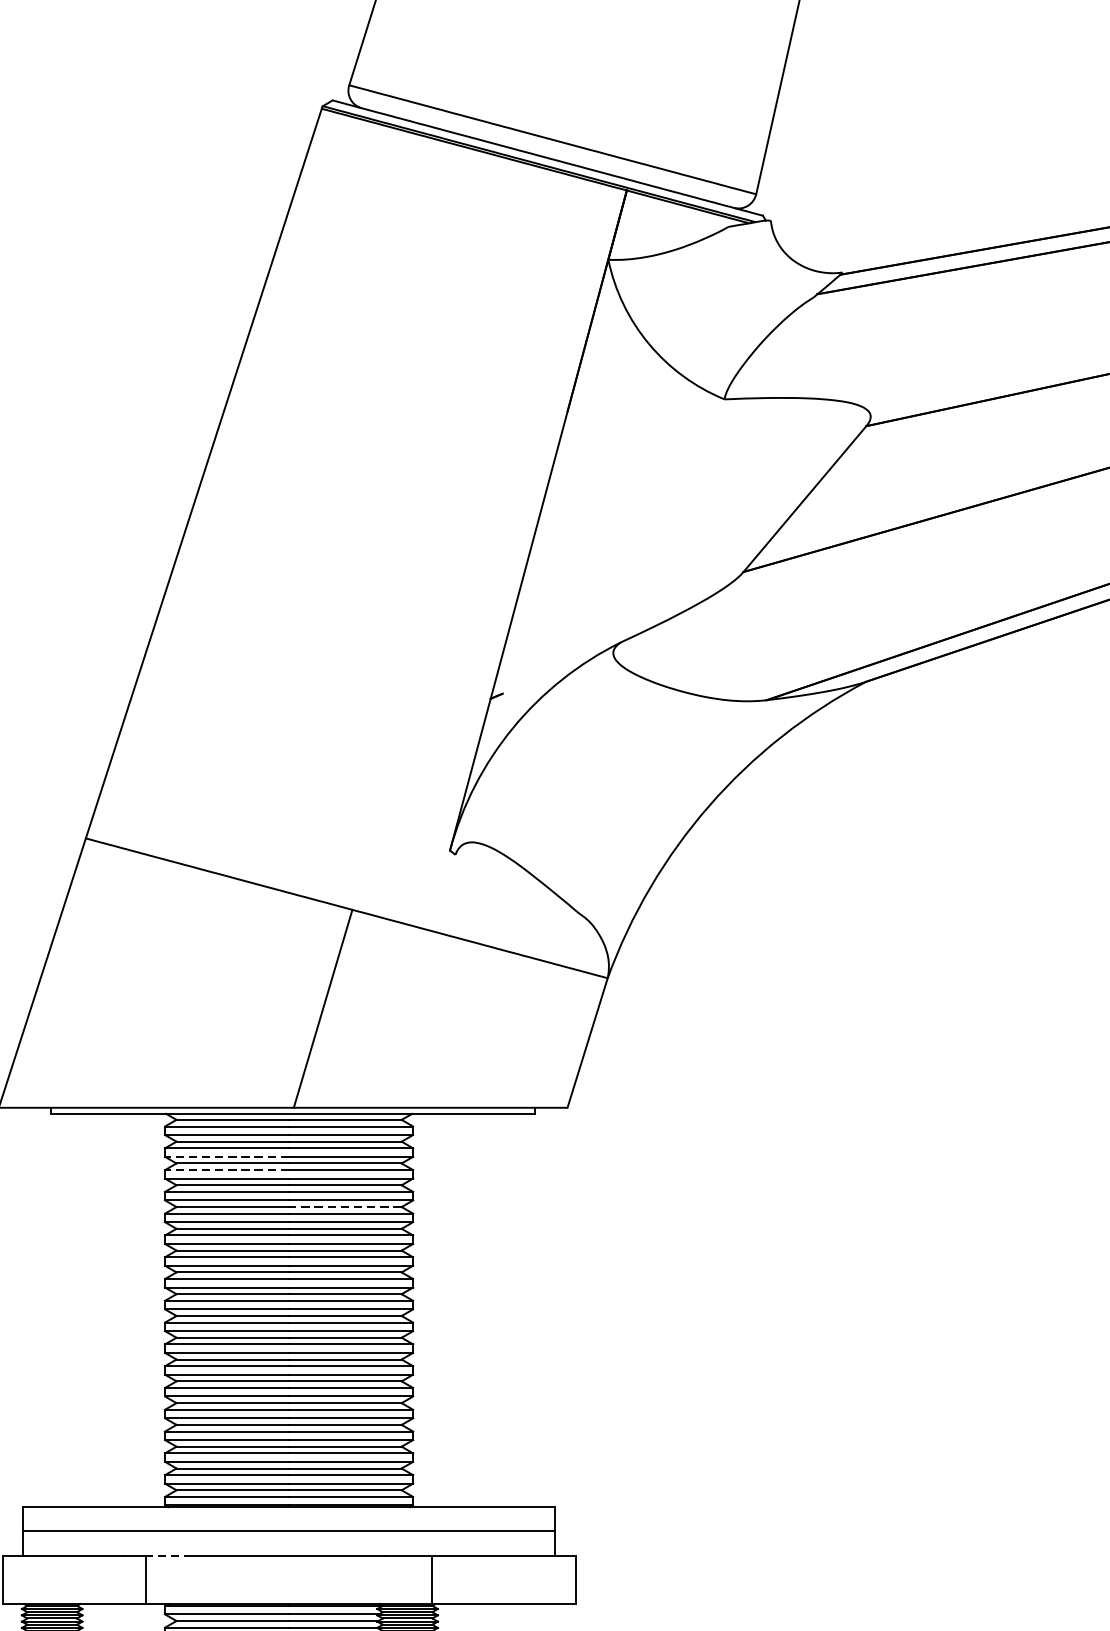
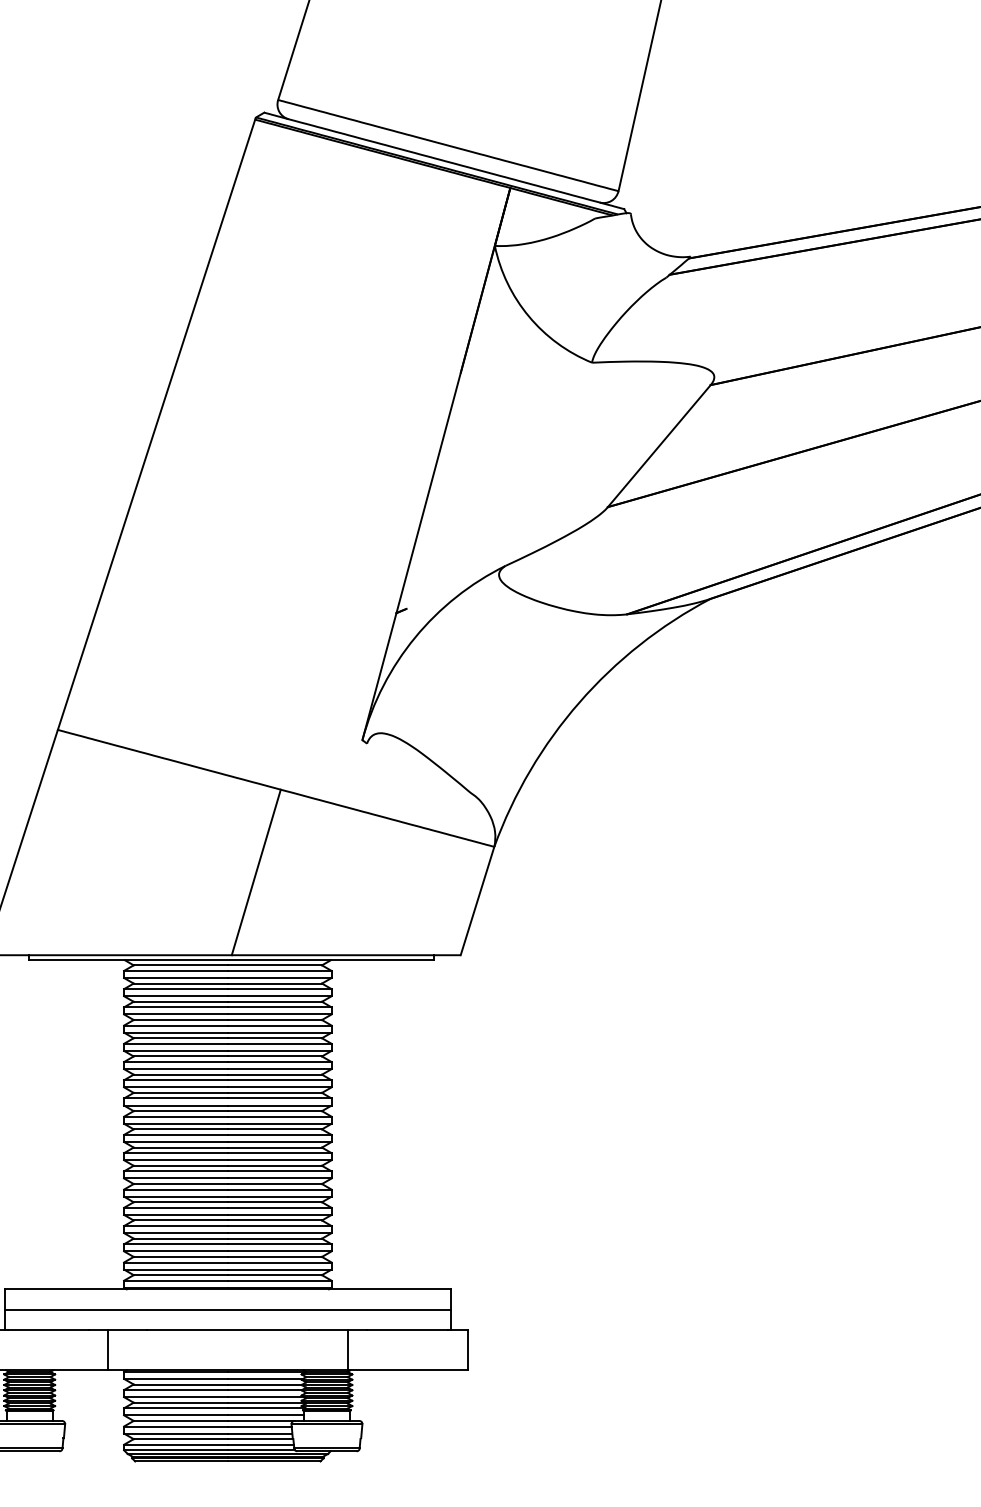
line: (226, 1157) -> (175, 996), dashed -> solid
line: (226, 1170) -> (175, 1007), dashed -> solid
line: (344, 1207) -> (274, 1038), dashed -> solid
line: (169, 1555) -> (127, 1329), dashed -> solid

